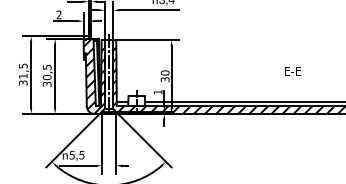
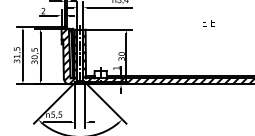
text: (292, 71) -> (208, 23), moved

